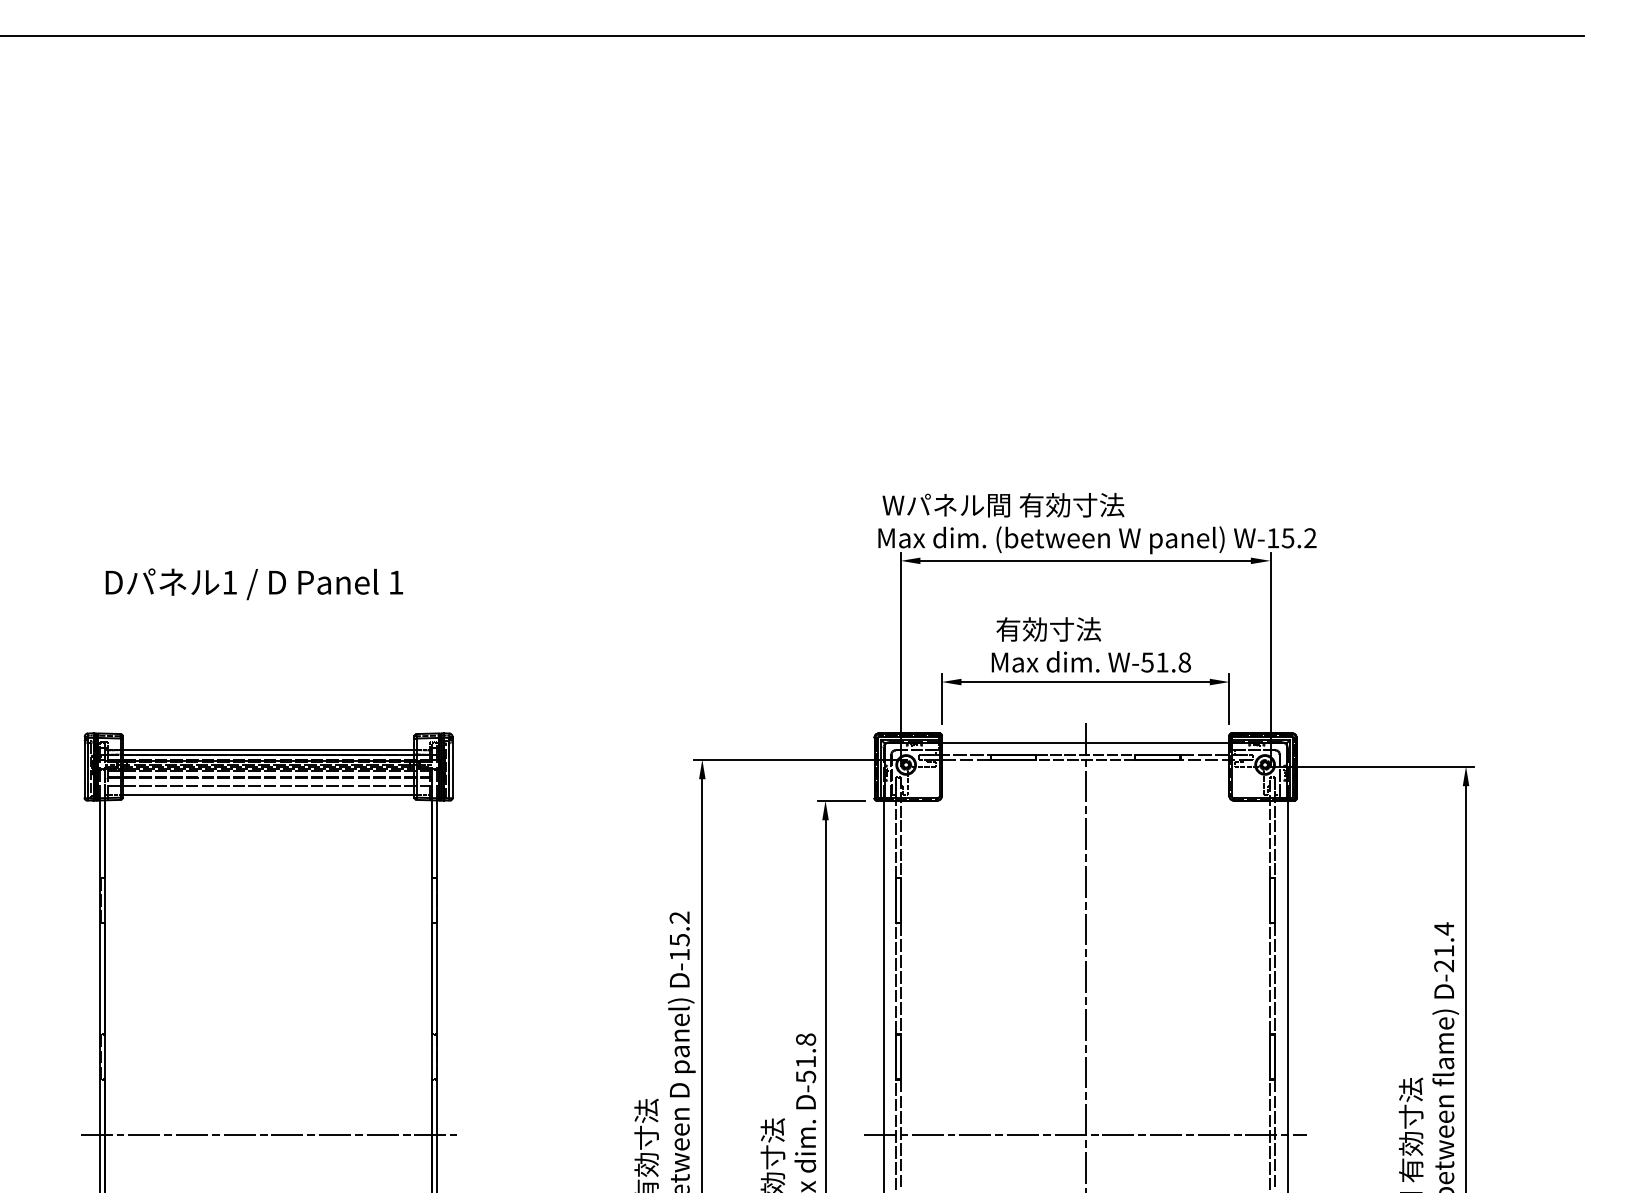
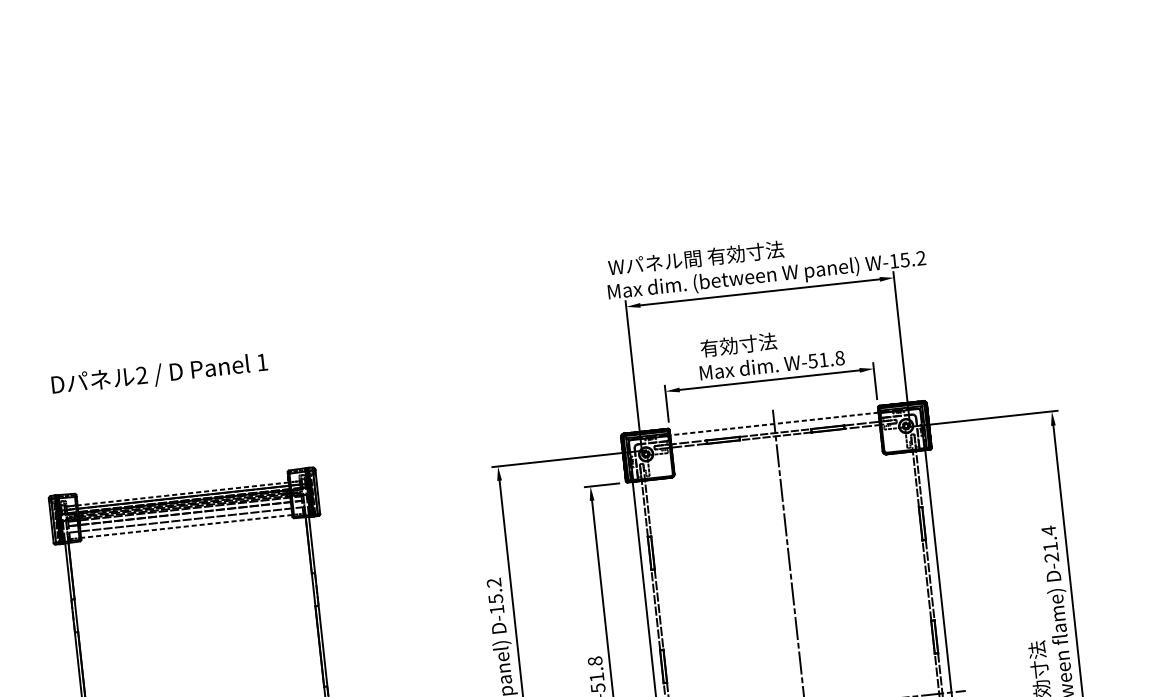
text: (229, 582) -> (141, 375), 1 -> 2
line: (1085, 742) -> (774, 423), solid -> dashed
line: (268, 750) -> (183, 494), solid -> dashed
line: (268, 795) -> (186, 526), solid -> dashed

